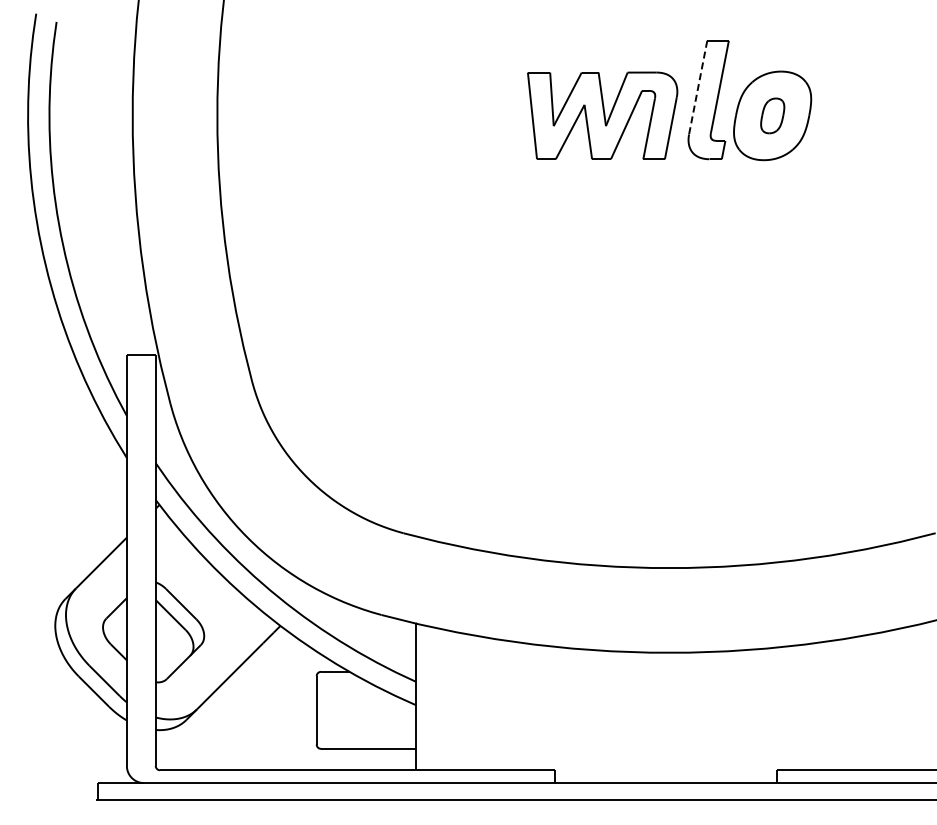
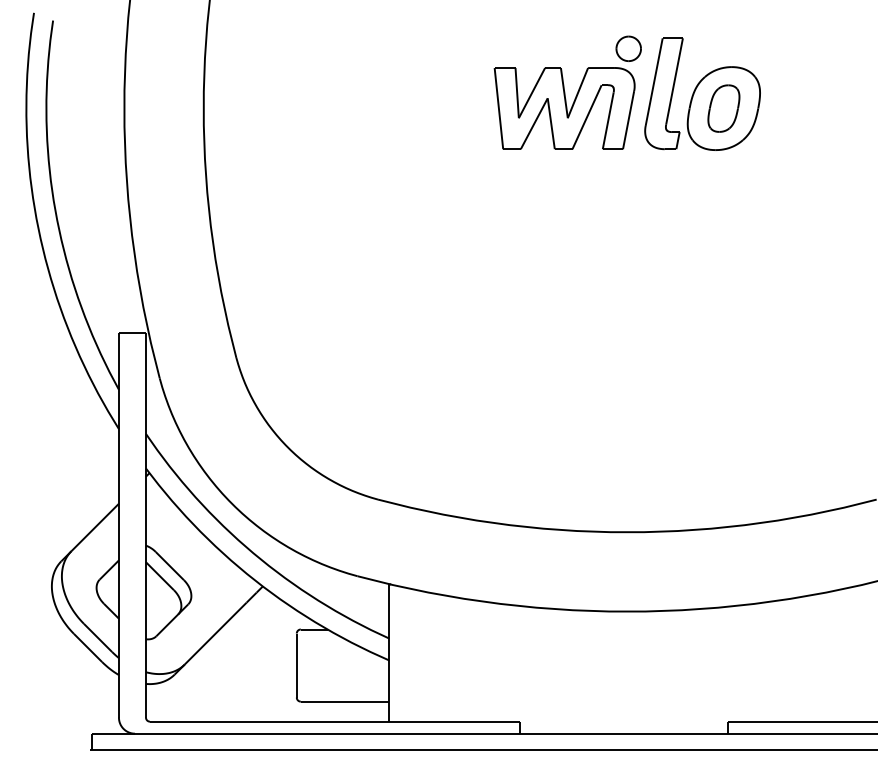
part: (670, 52) -> (628, 49), added
line: (698, 87) -> (654, 82), dashed -> solid
part: (772, 115) -> (723, 108), size x1.43

